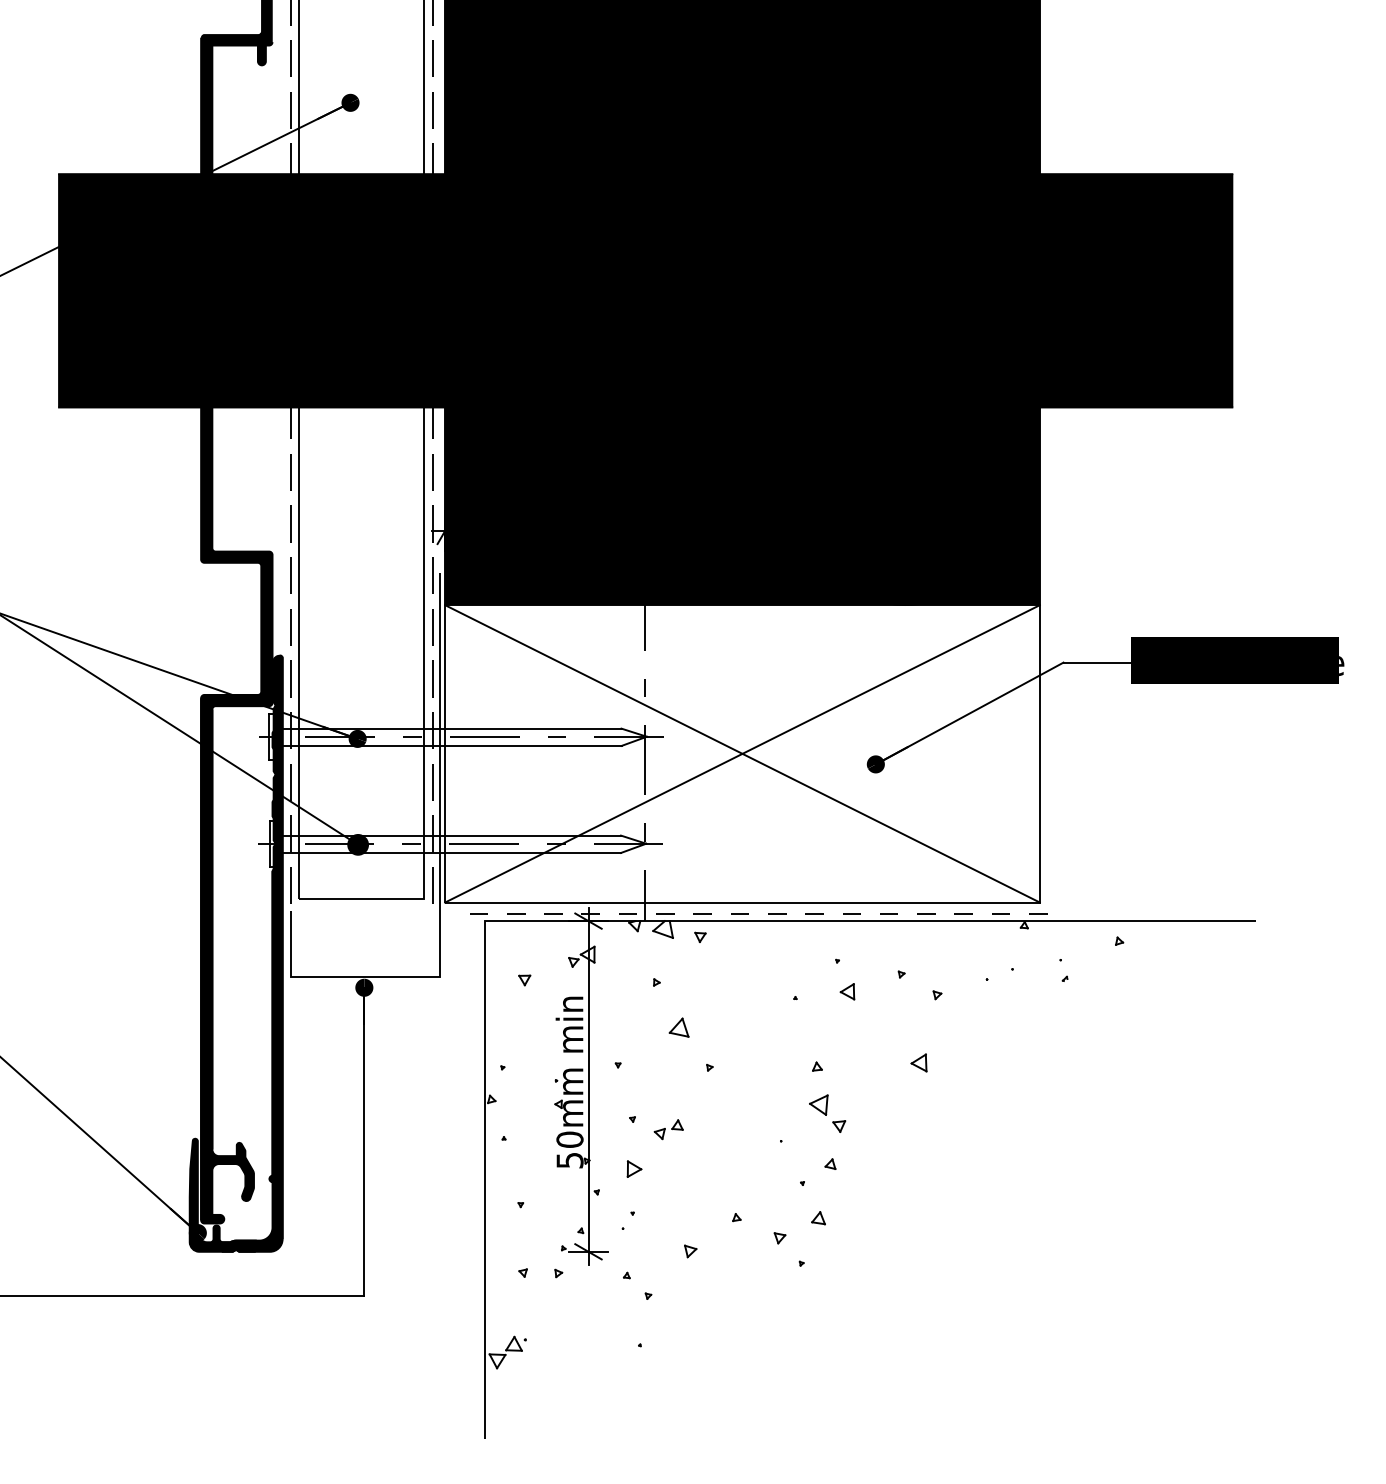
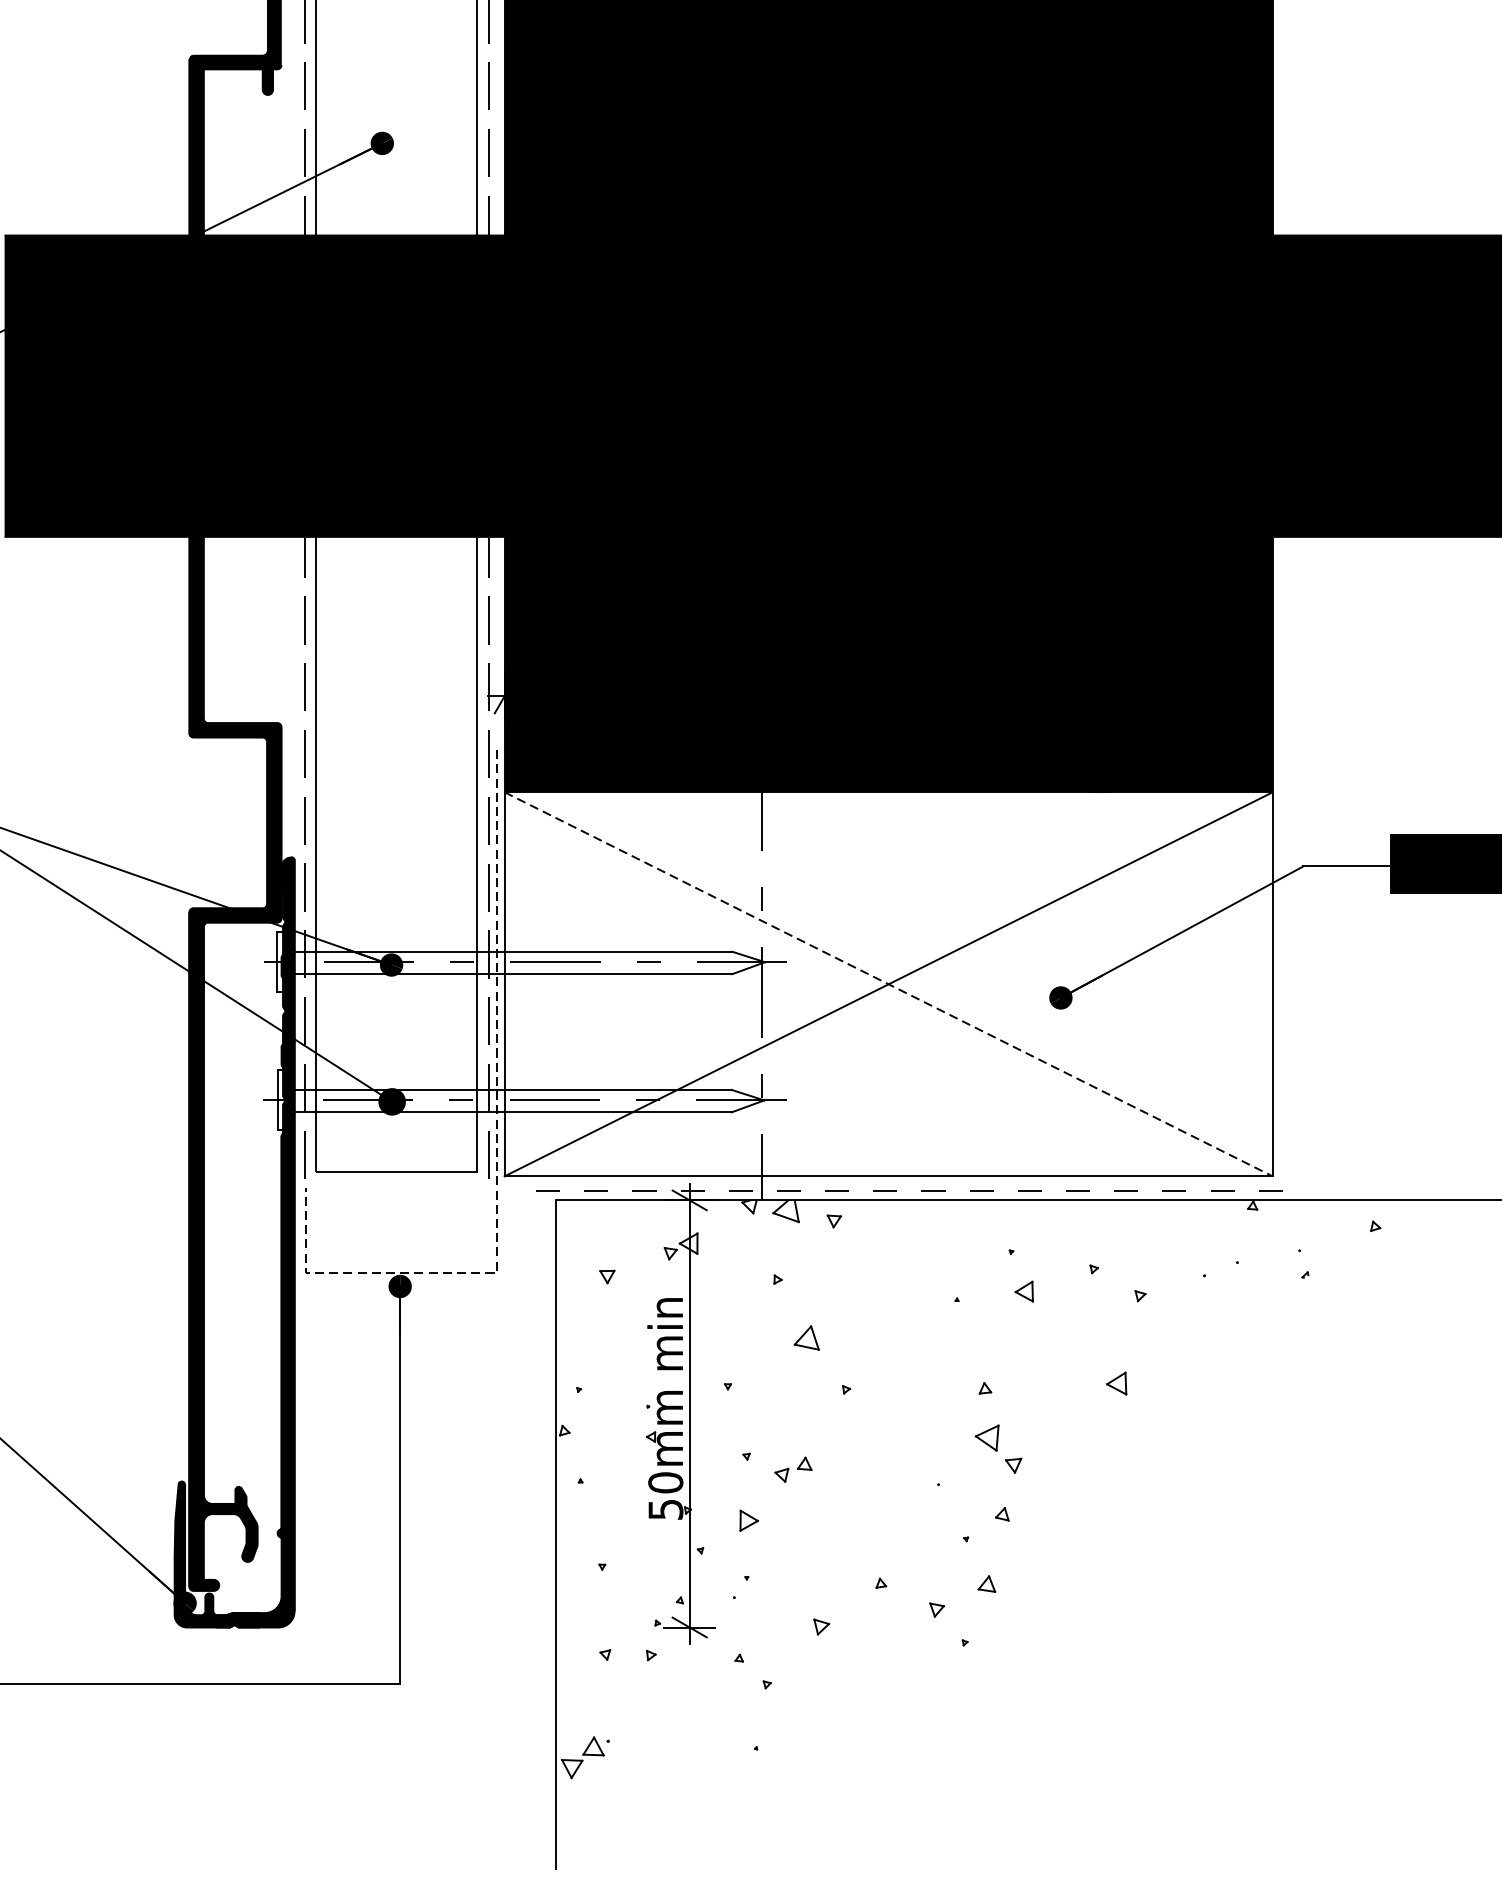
line: (742, 754) -> (888, 985), solid -> dashed
line: (439, 884) -> (497, 1153), solid -> dashed

